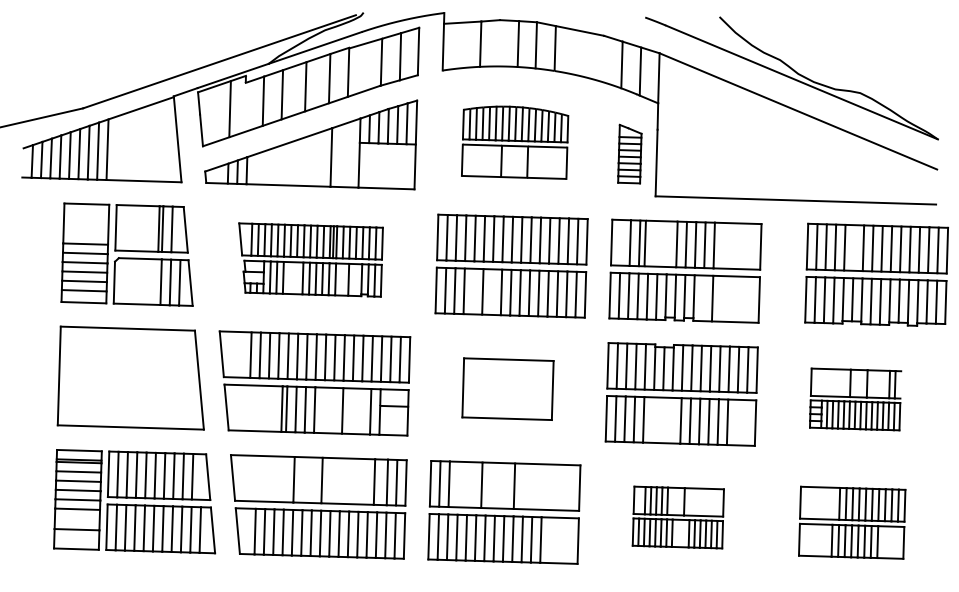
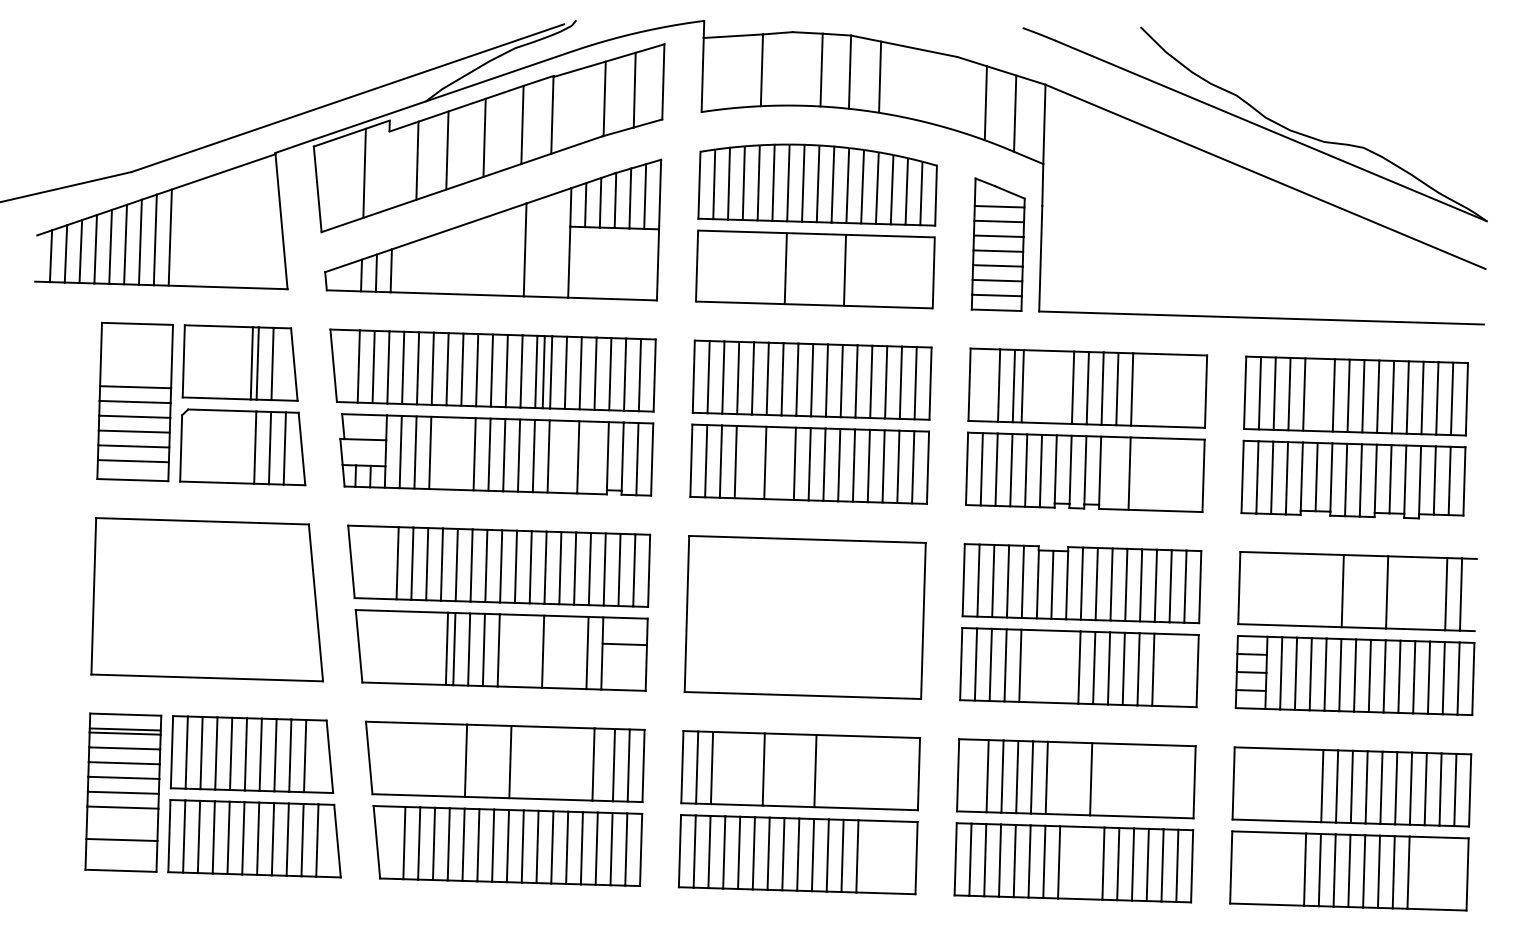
part: (514, 142) -> (815, 226), size x1.43
part: (629, 153) -> (997, 243), size x1.43
part: (310, 259) -> (492, 411), size x1.43
part: (876, 274) -> (1354, 436), moved
part: (507, 388) -> (804, 616), size x1.67
part: (855, 399) -> (1356, 633), size x1.67
part: (678, 517) -> (1075, 820), size x1.67
part: (852, 522) -> (1351, 828), size x1.43

